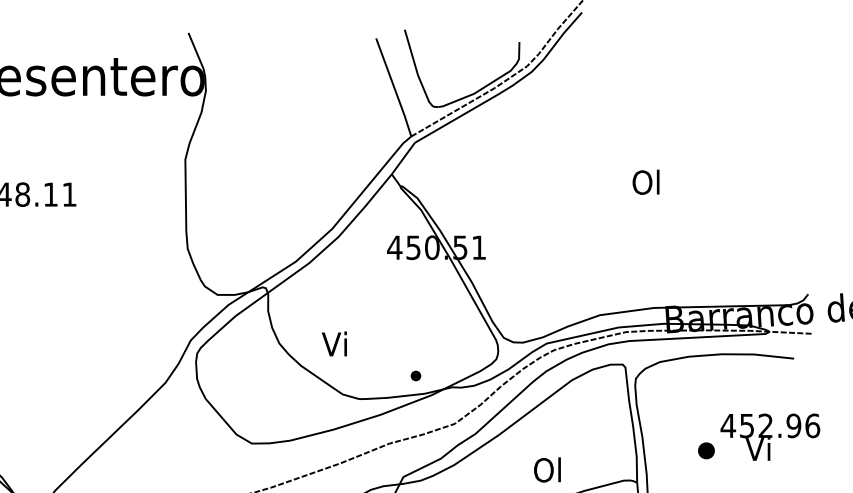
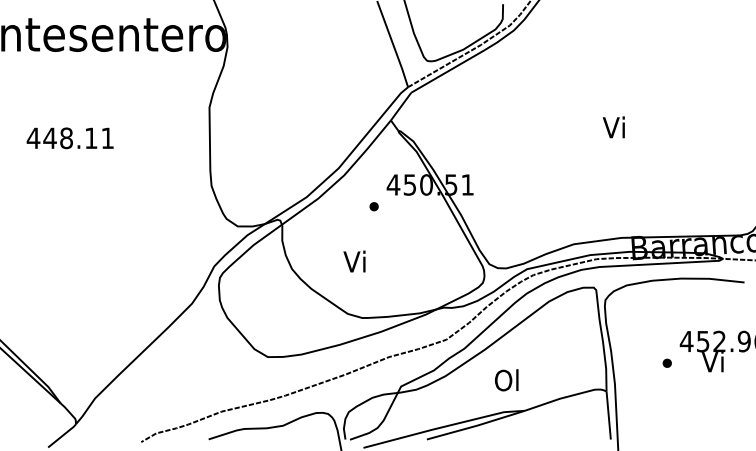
text: (646, 182) -> (614, 127), Ol -> Vi
text: (334, 343) -> (354, 261), moved
part: (415, 375) -> (373, 206), moved
part: (705, 449) -> (666, 362), size x0.62
text: (547, 470) -> (506, 380), moved

